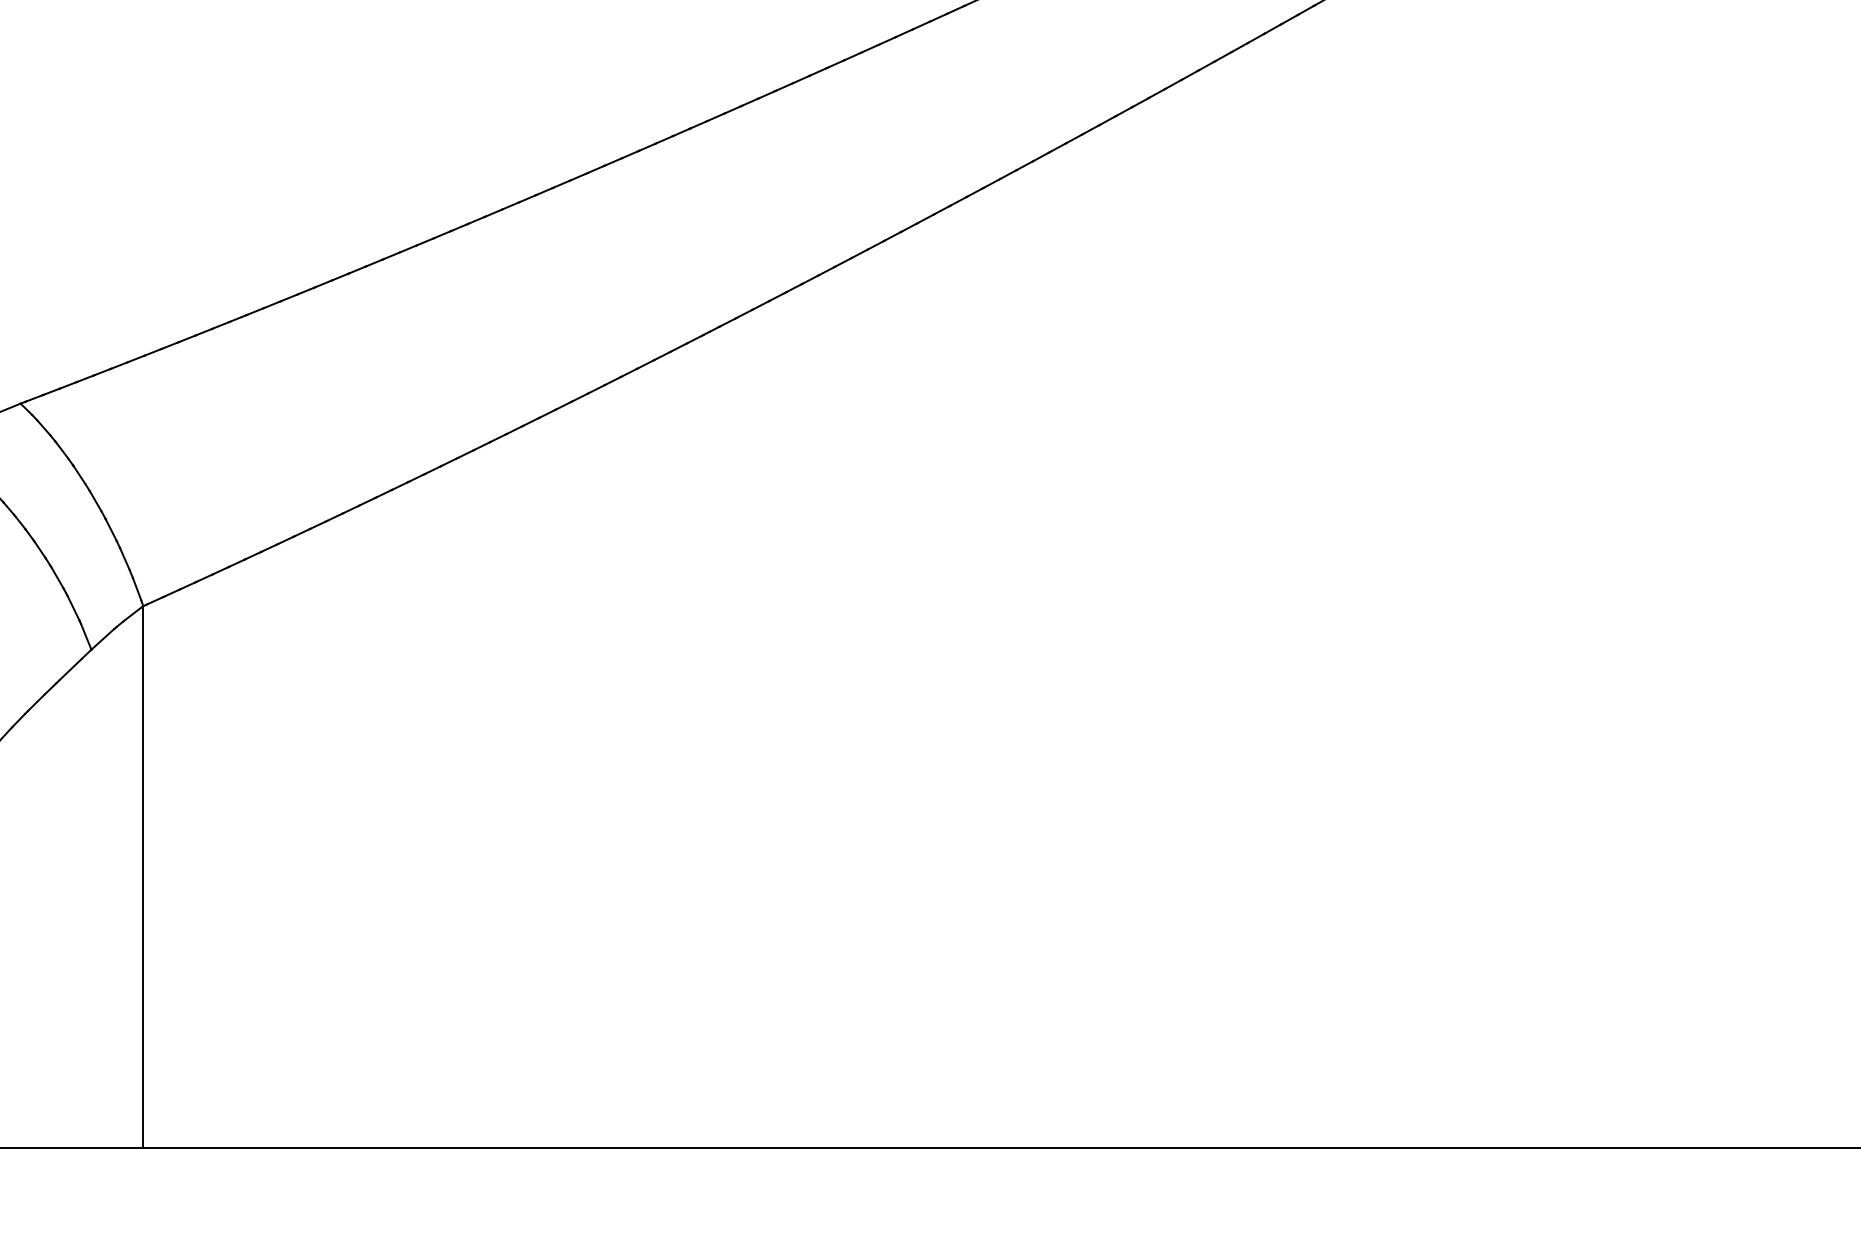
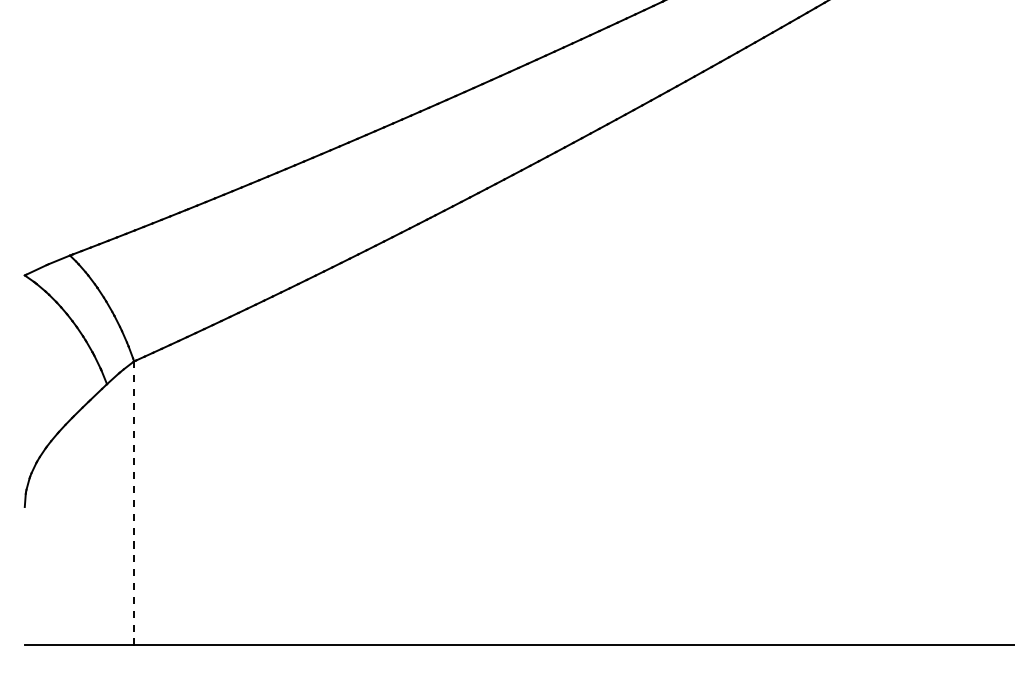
line: (143, 877) -> (134, 503), solid -> dashed

